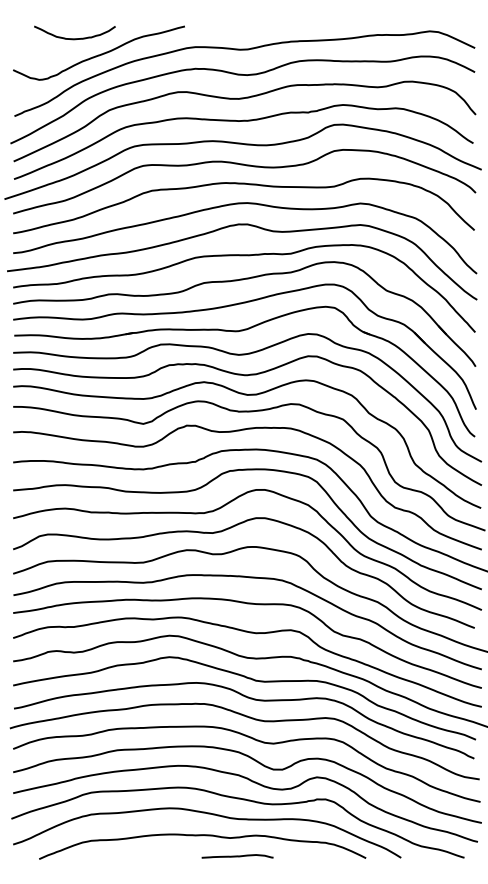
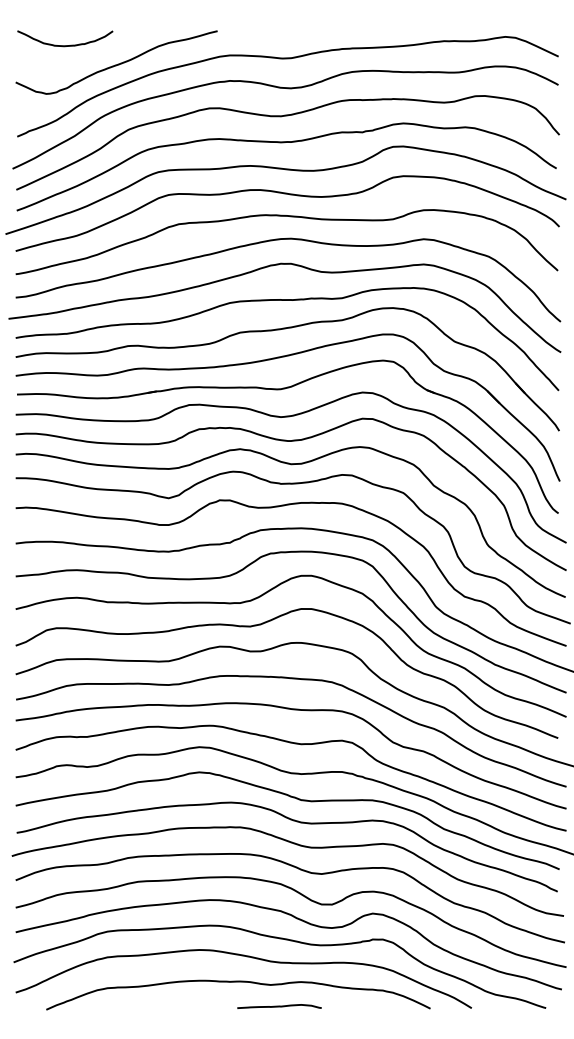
curve: (75, 38) -> (65, 45), moved

